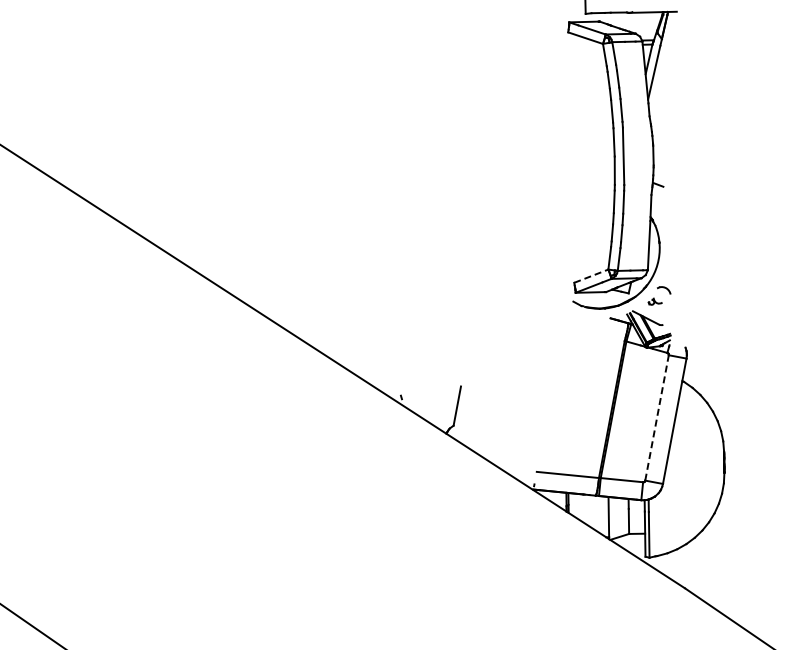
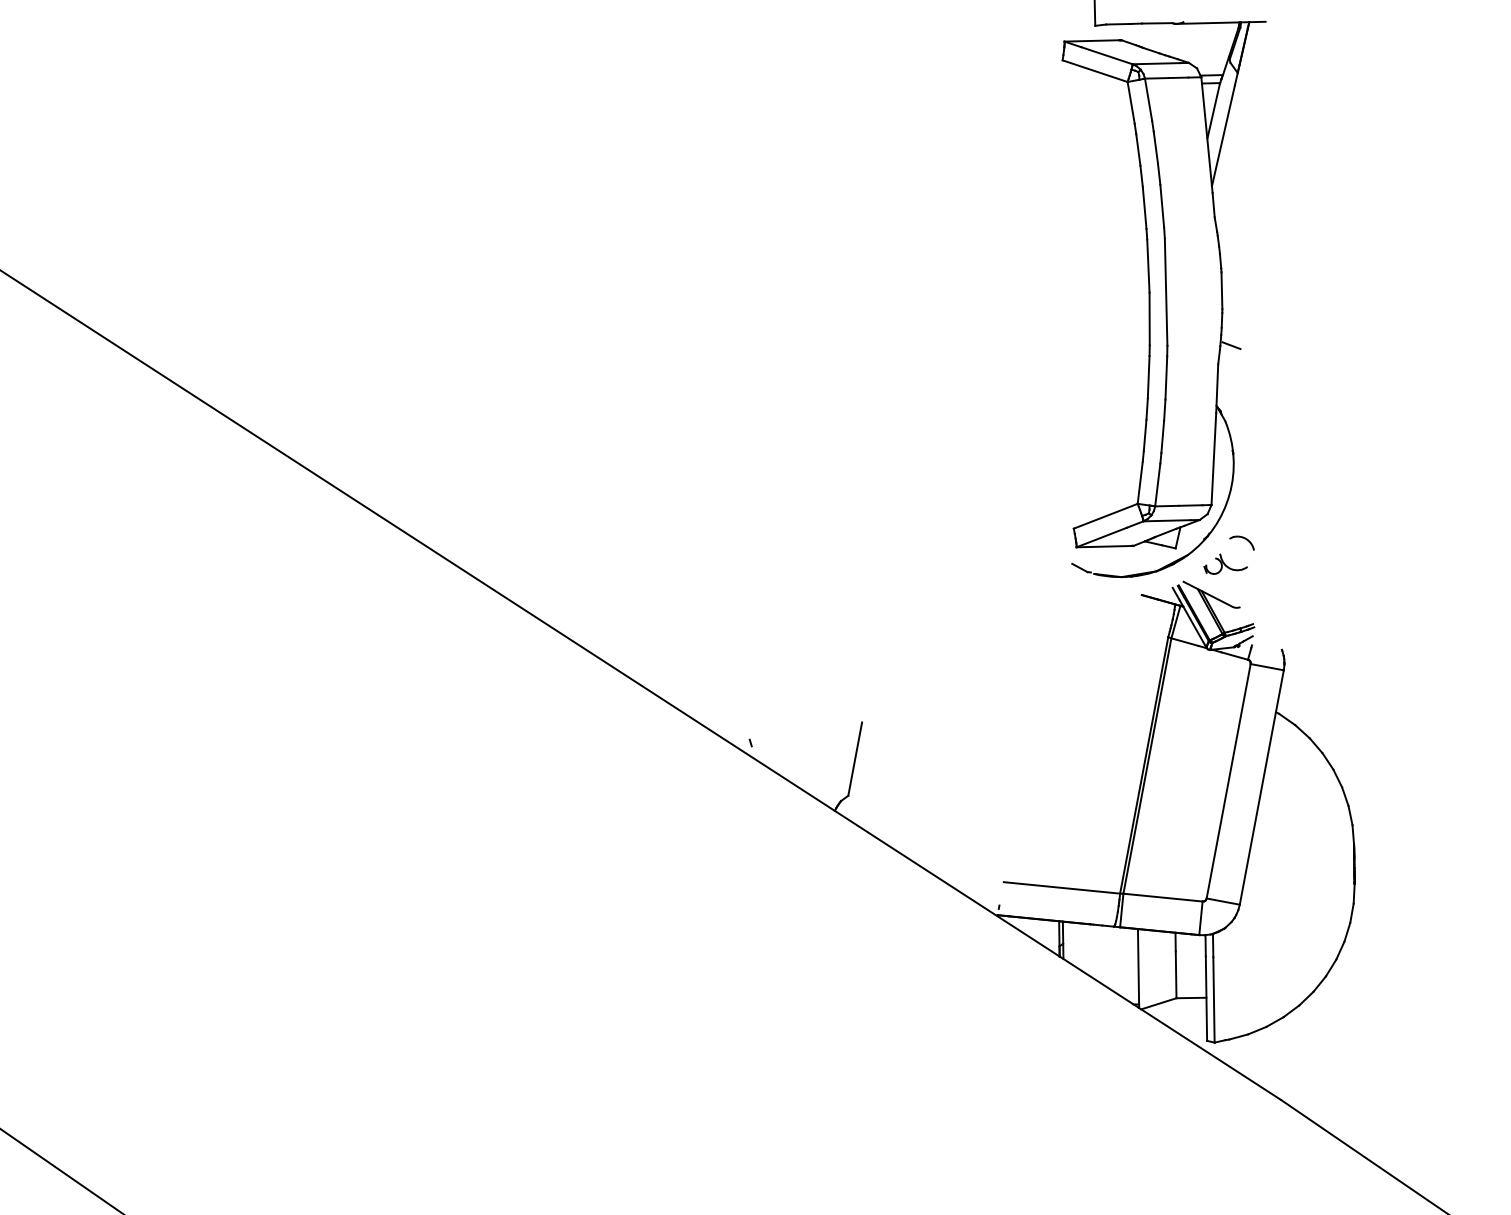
line: (591, 276) -> (1106, 516), dashed -> solid
part: (655, 301) -> (1225, 563), size x1.67
line: (657, 417) -> (1229, 780), dashed -> solid

